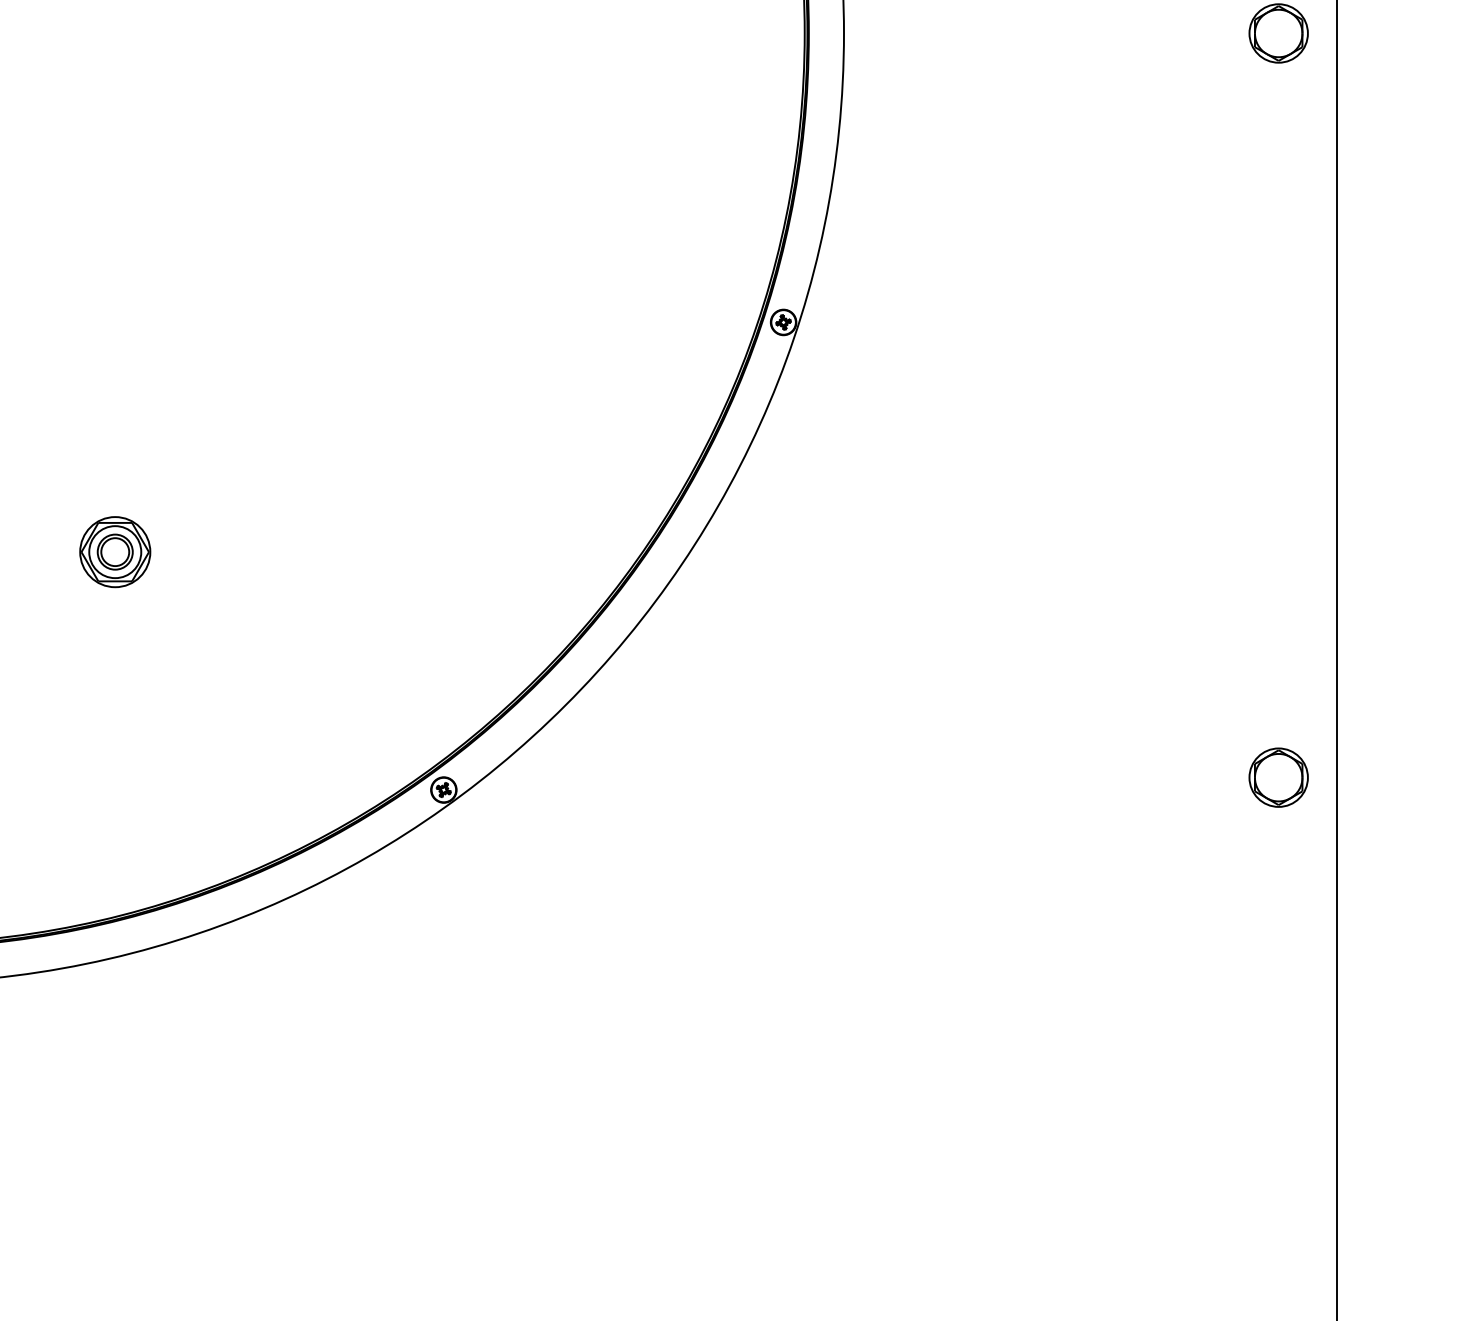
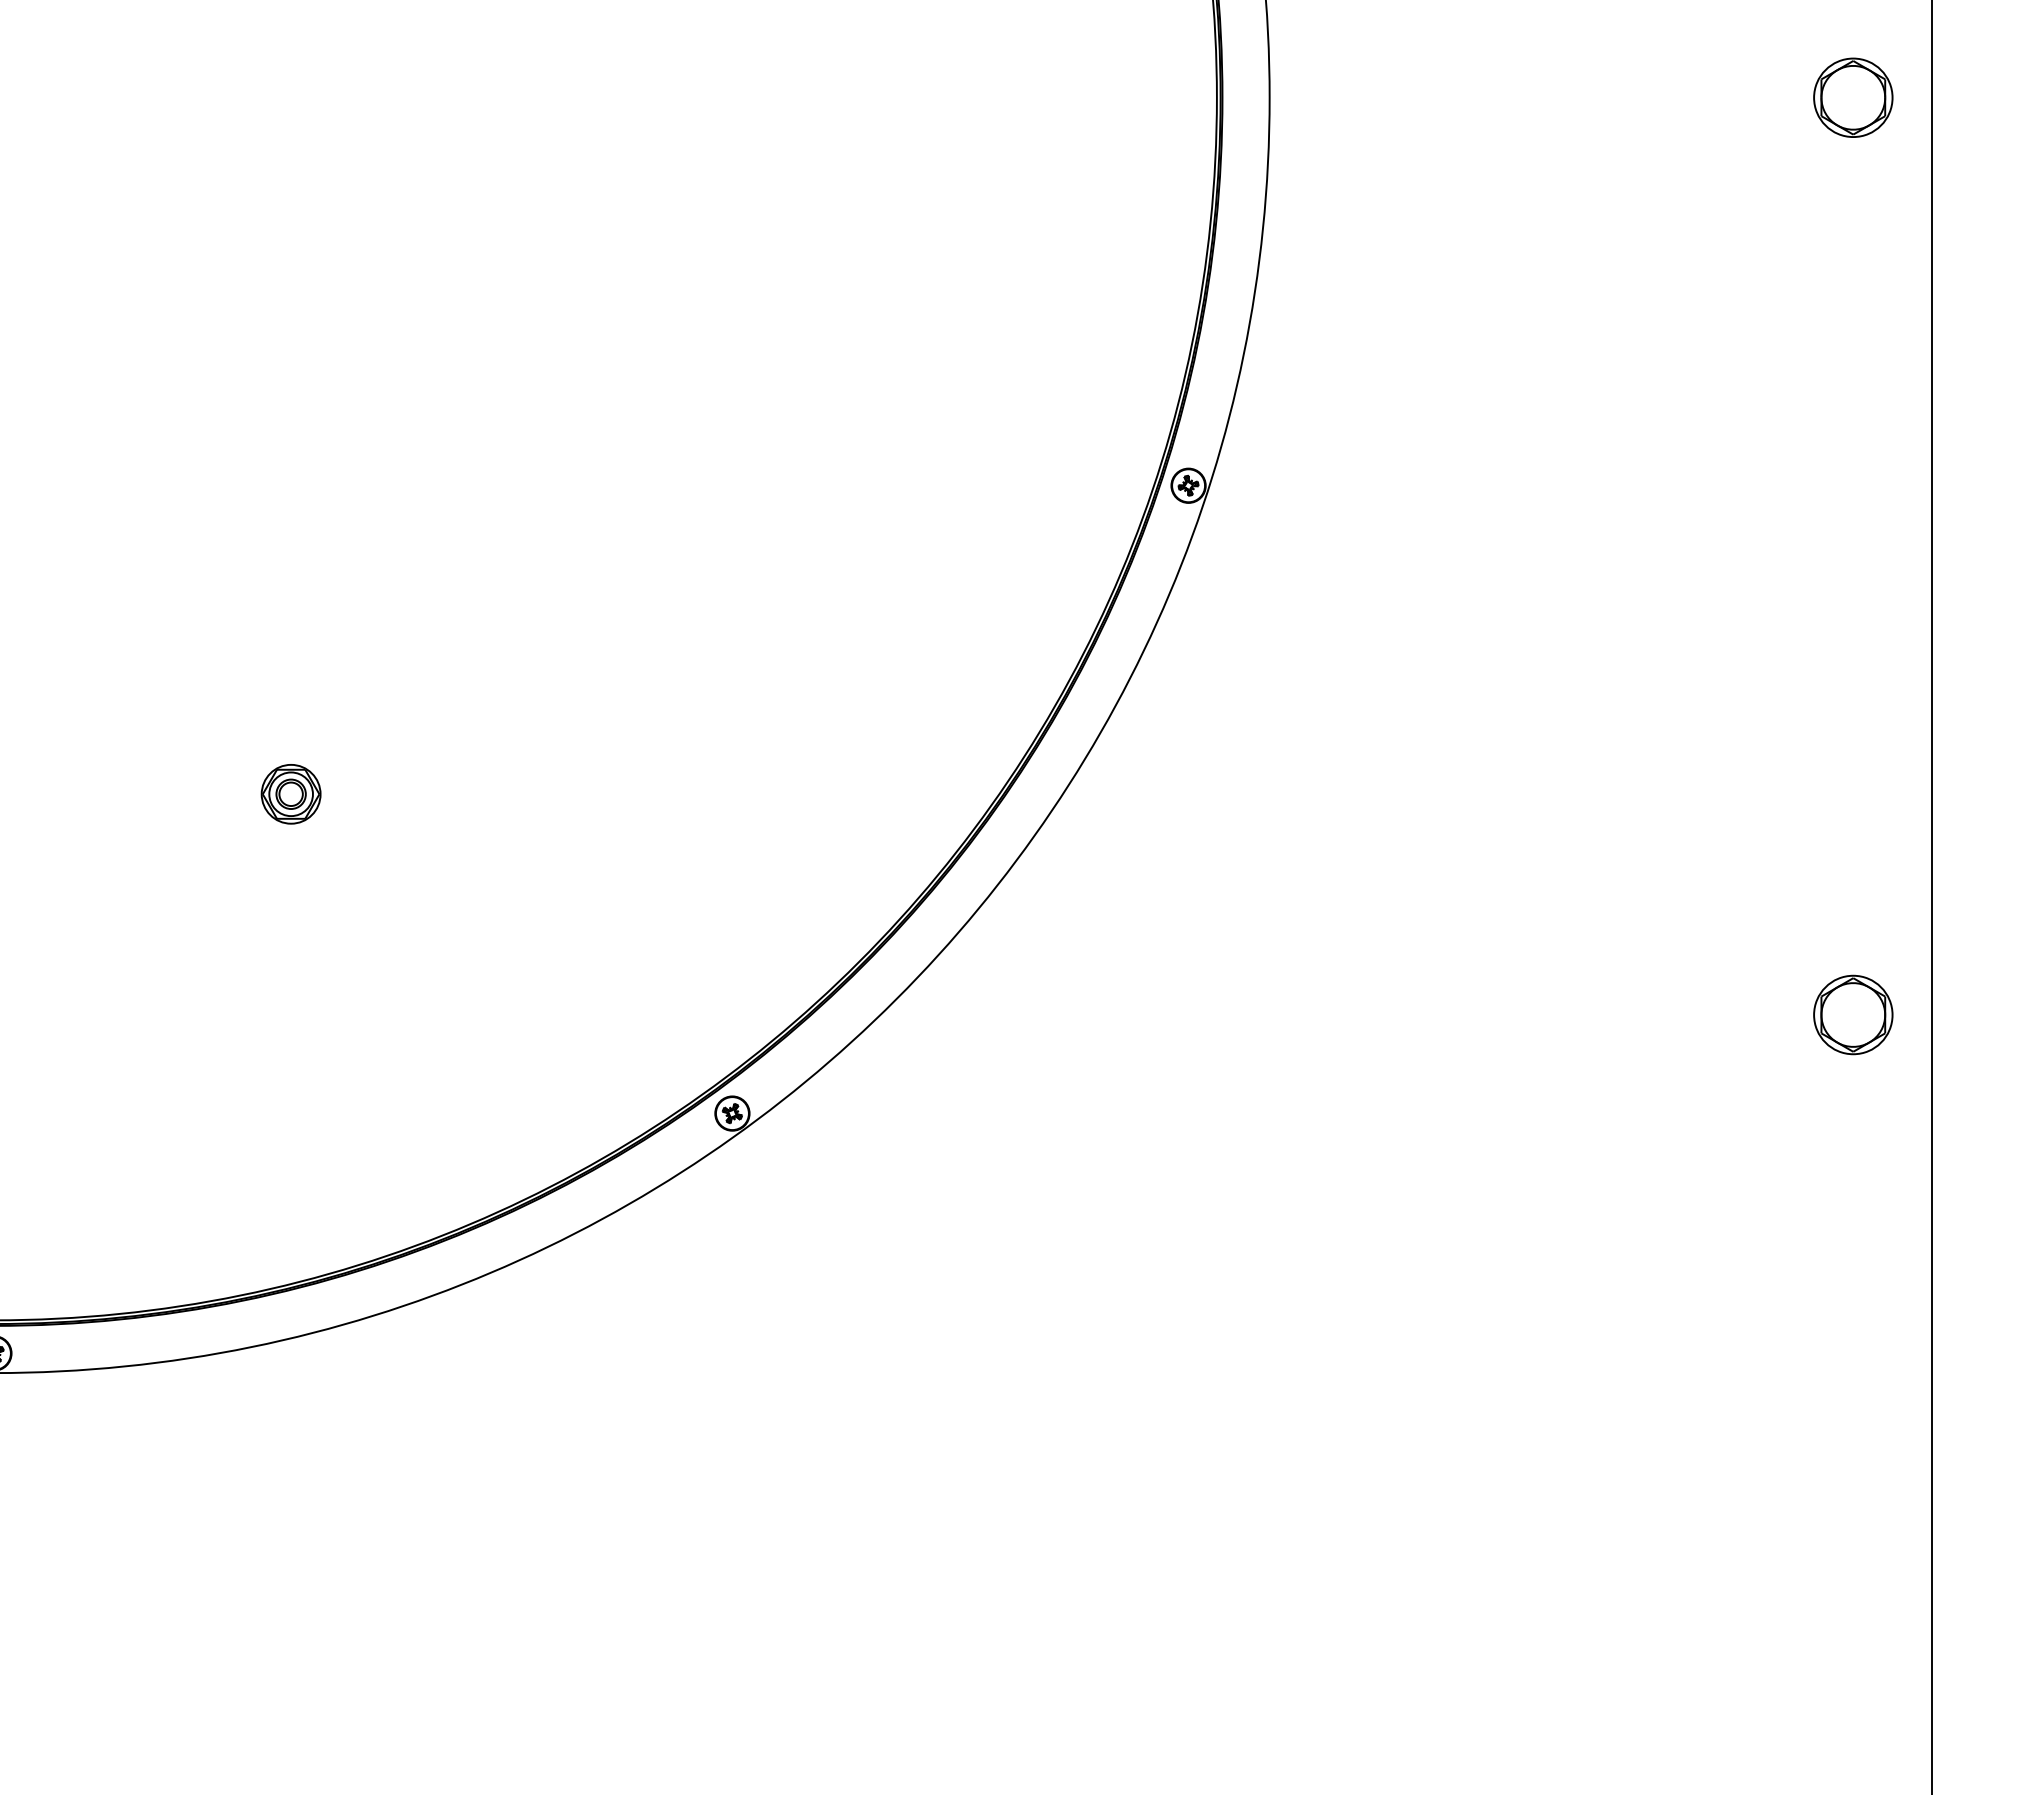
part: (114, 552) -> (290, 794), size x0.62
part: (1278, 777) -> (1853, 1014), moved

